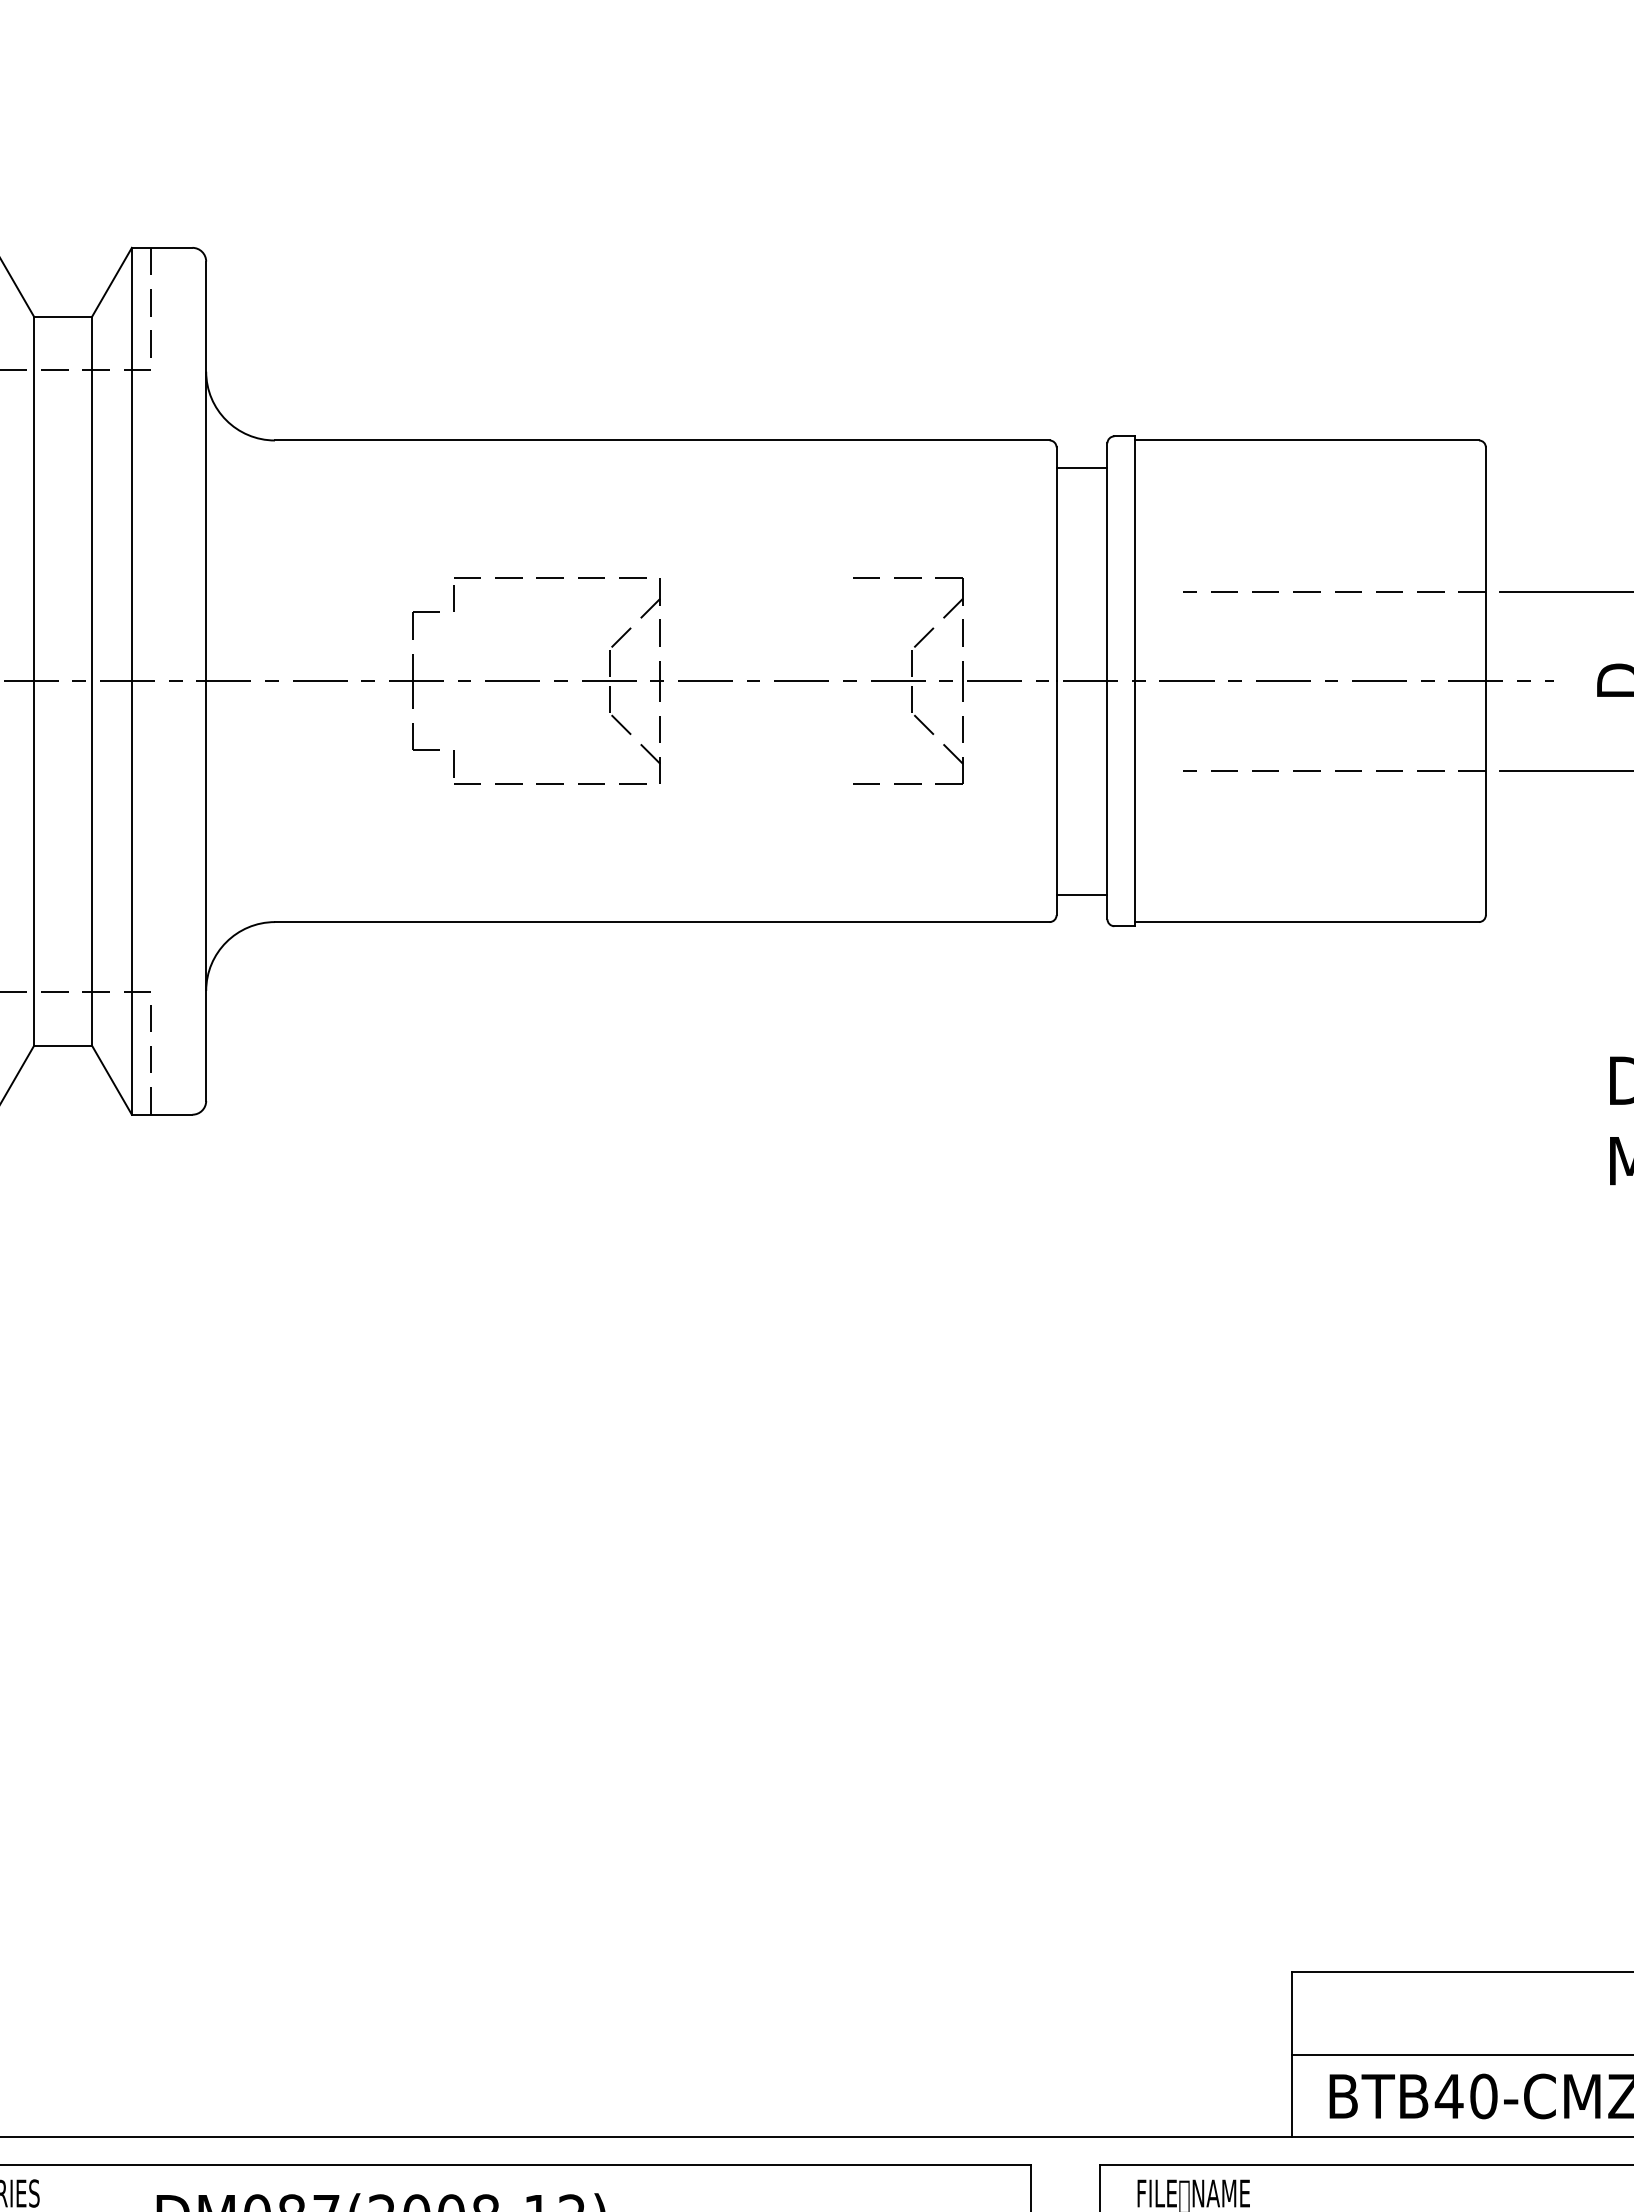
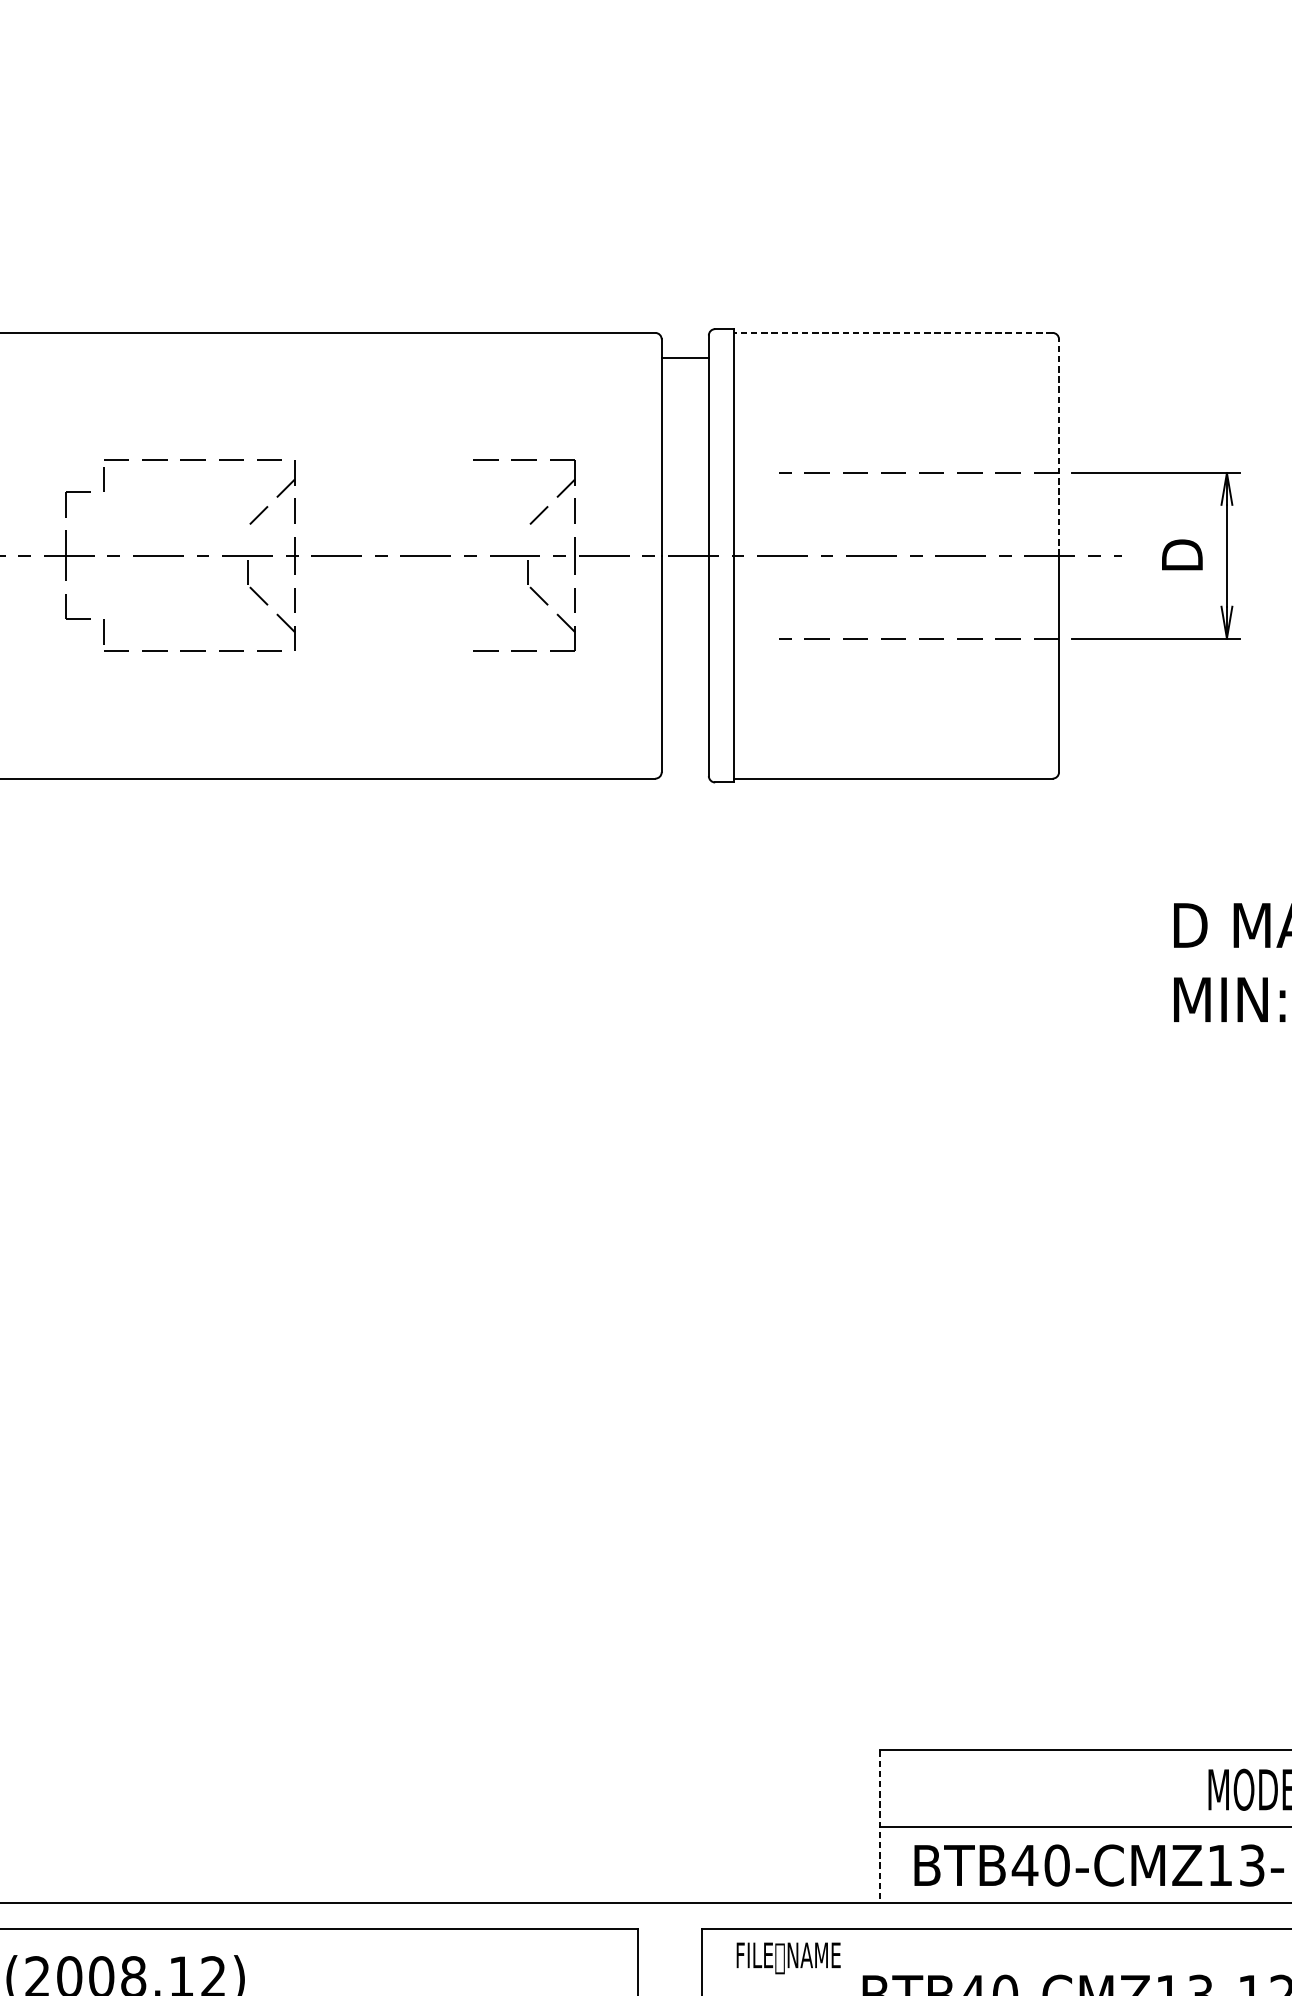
line: (1307, 440) -> (893, 332), solid -> dashed
line: (1485, 564) -> (1058, 447), solid -> dashed
line: (609, 665) -> (247, 541), removed
line: (912, 665) -> (528, 541), removed
line: (1081, 894) -> (684, 753), removed
line: (1292, 2054) -> (880, 1826), solid -> dashed

